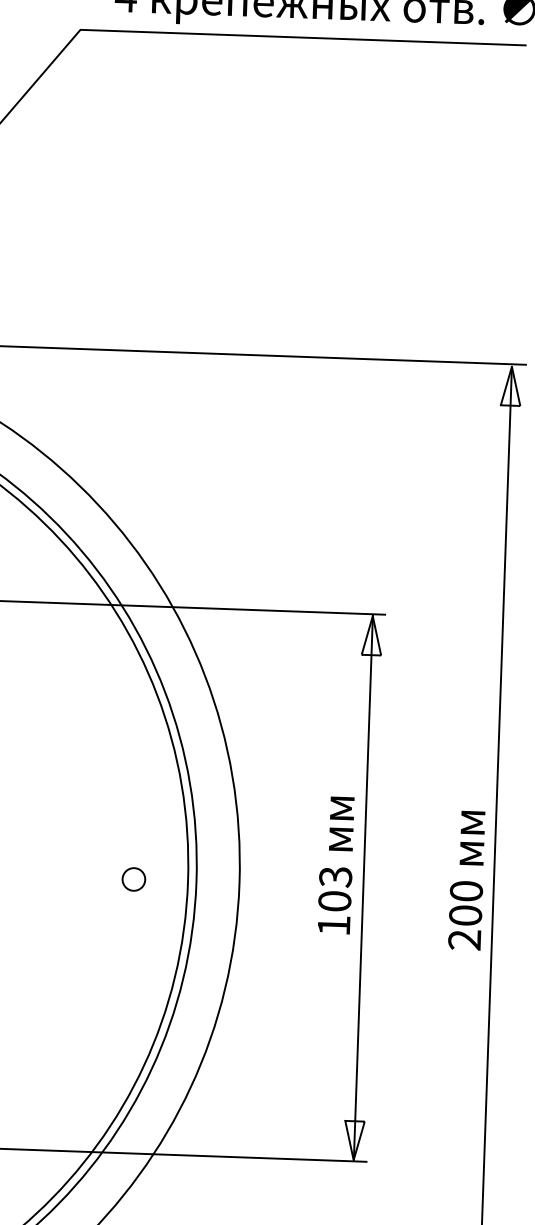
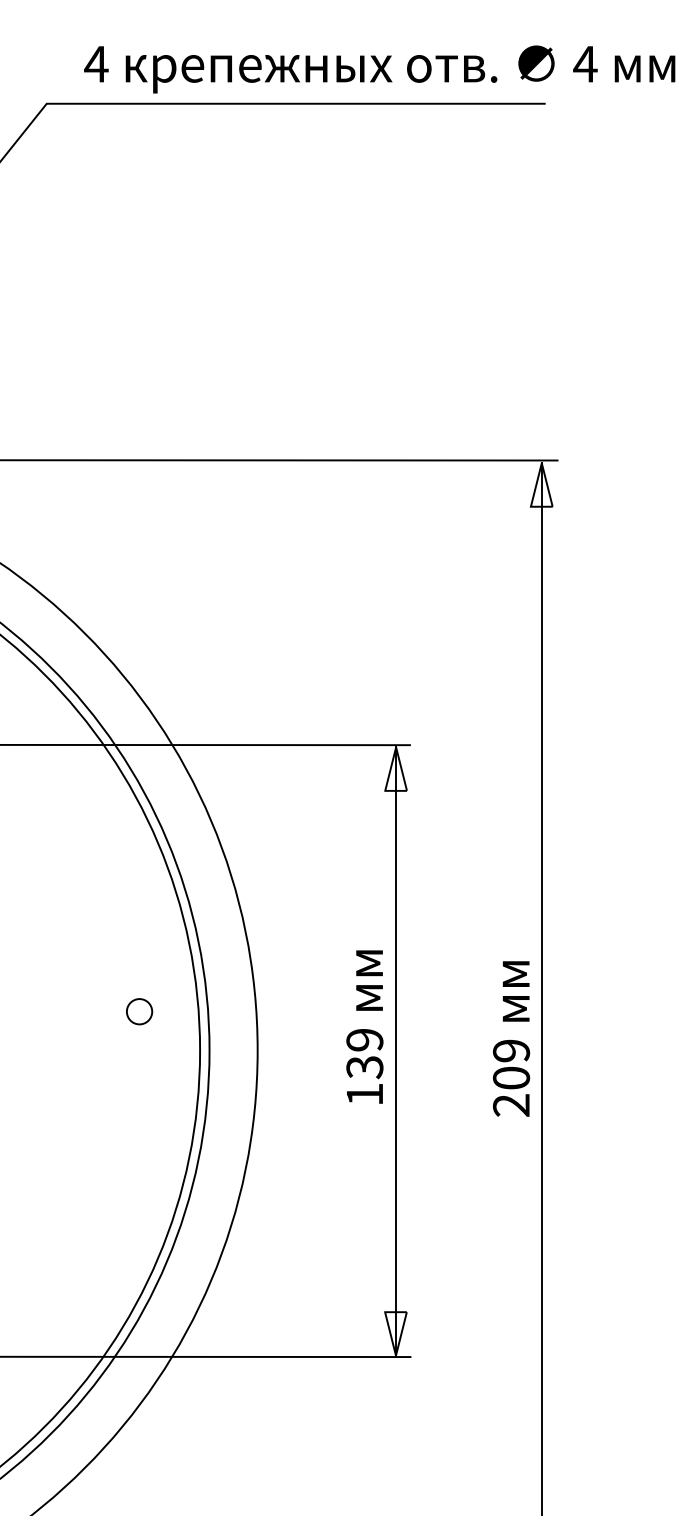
part: (133, 879) -> (139, 1011), moved
text: (334, 889) -> (364, 1054), 103 -> 139
text: (466, 890) -> (511, 1050), 200 -> 209

